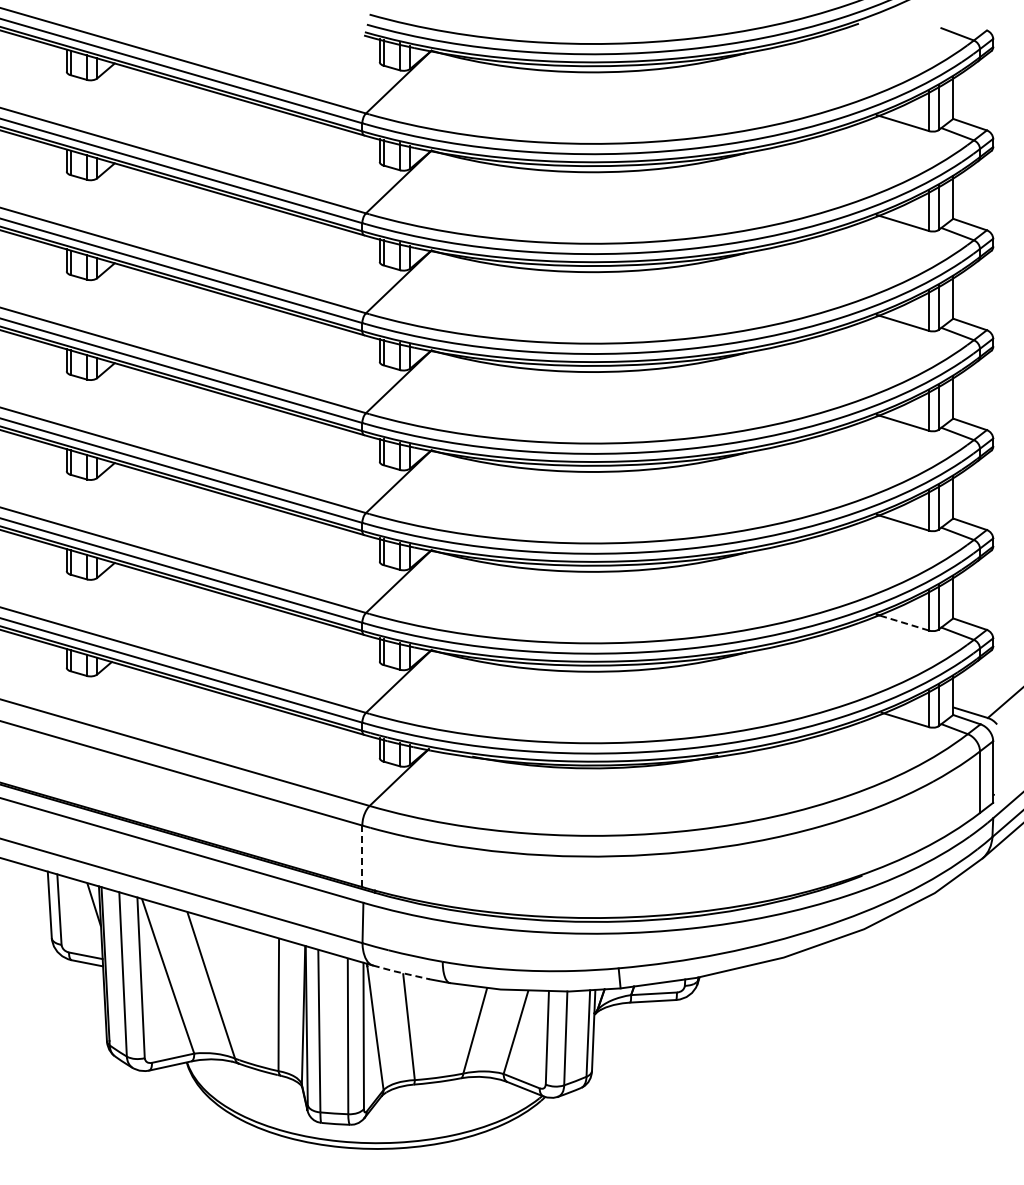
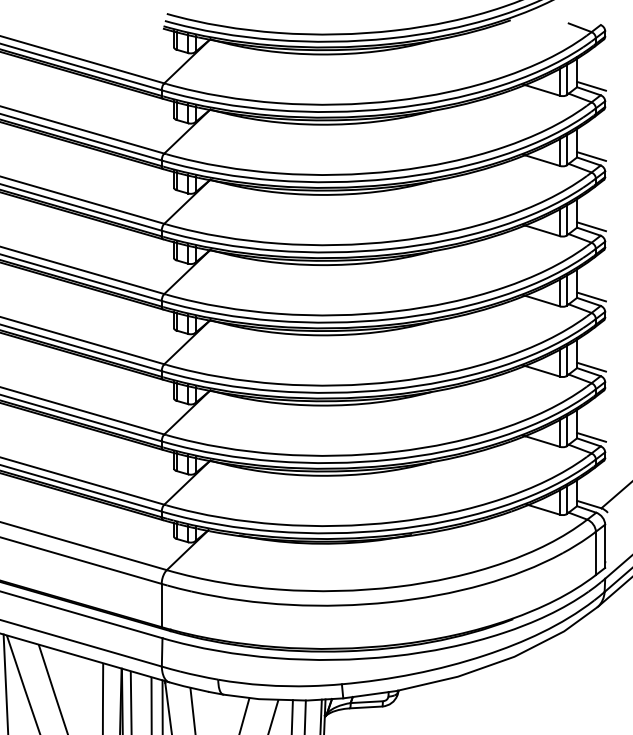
line: (973, 117) -> (591, 86), added
line: (973, 217) -> (591, 156), added
line: (973, 317) -> (591, 226), added
line: (973, 417) -> (591, 297), added
line: (973, 516) -> (591, 366), added
line: (973, 616) -> (591, 436), added
line: (903, 622) -> (542, 441), dashed -> solid
line: (362, 856) -> (161, 605), dashed -> solid
line: (400, 972) -> (188, 687), dashed -> solid

